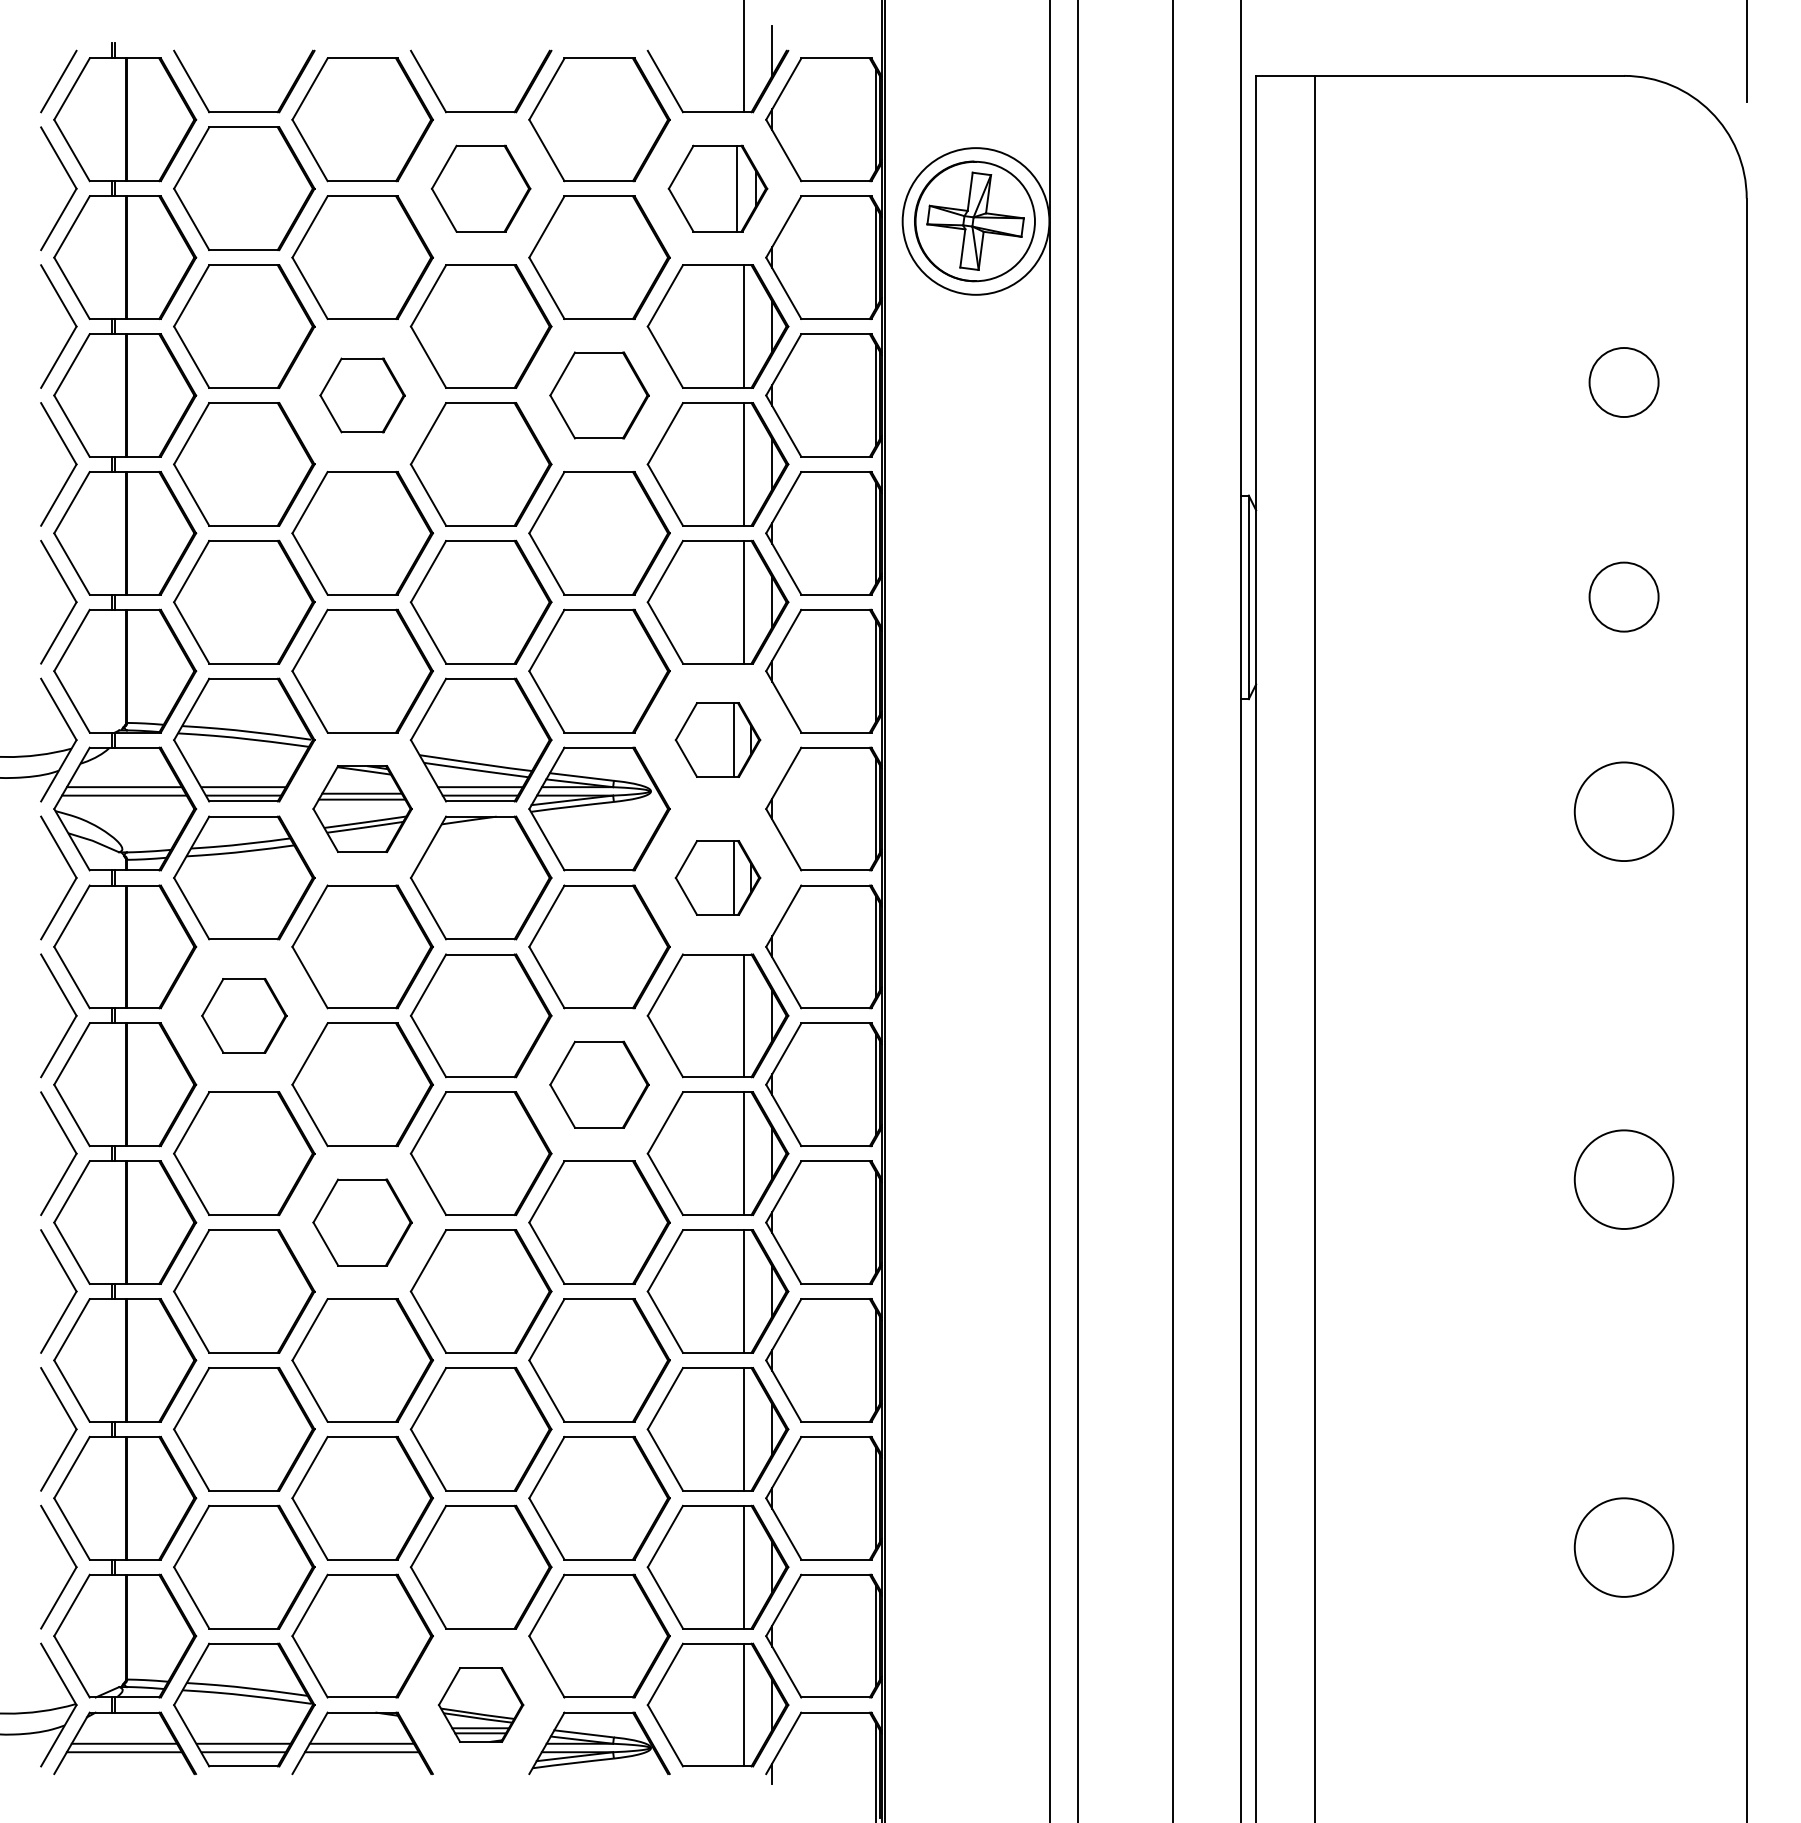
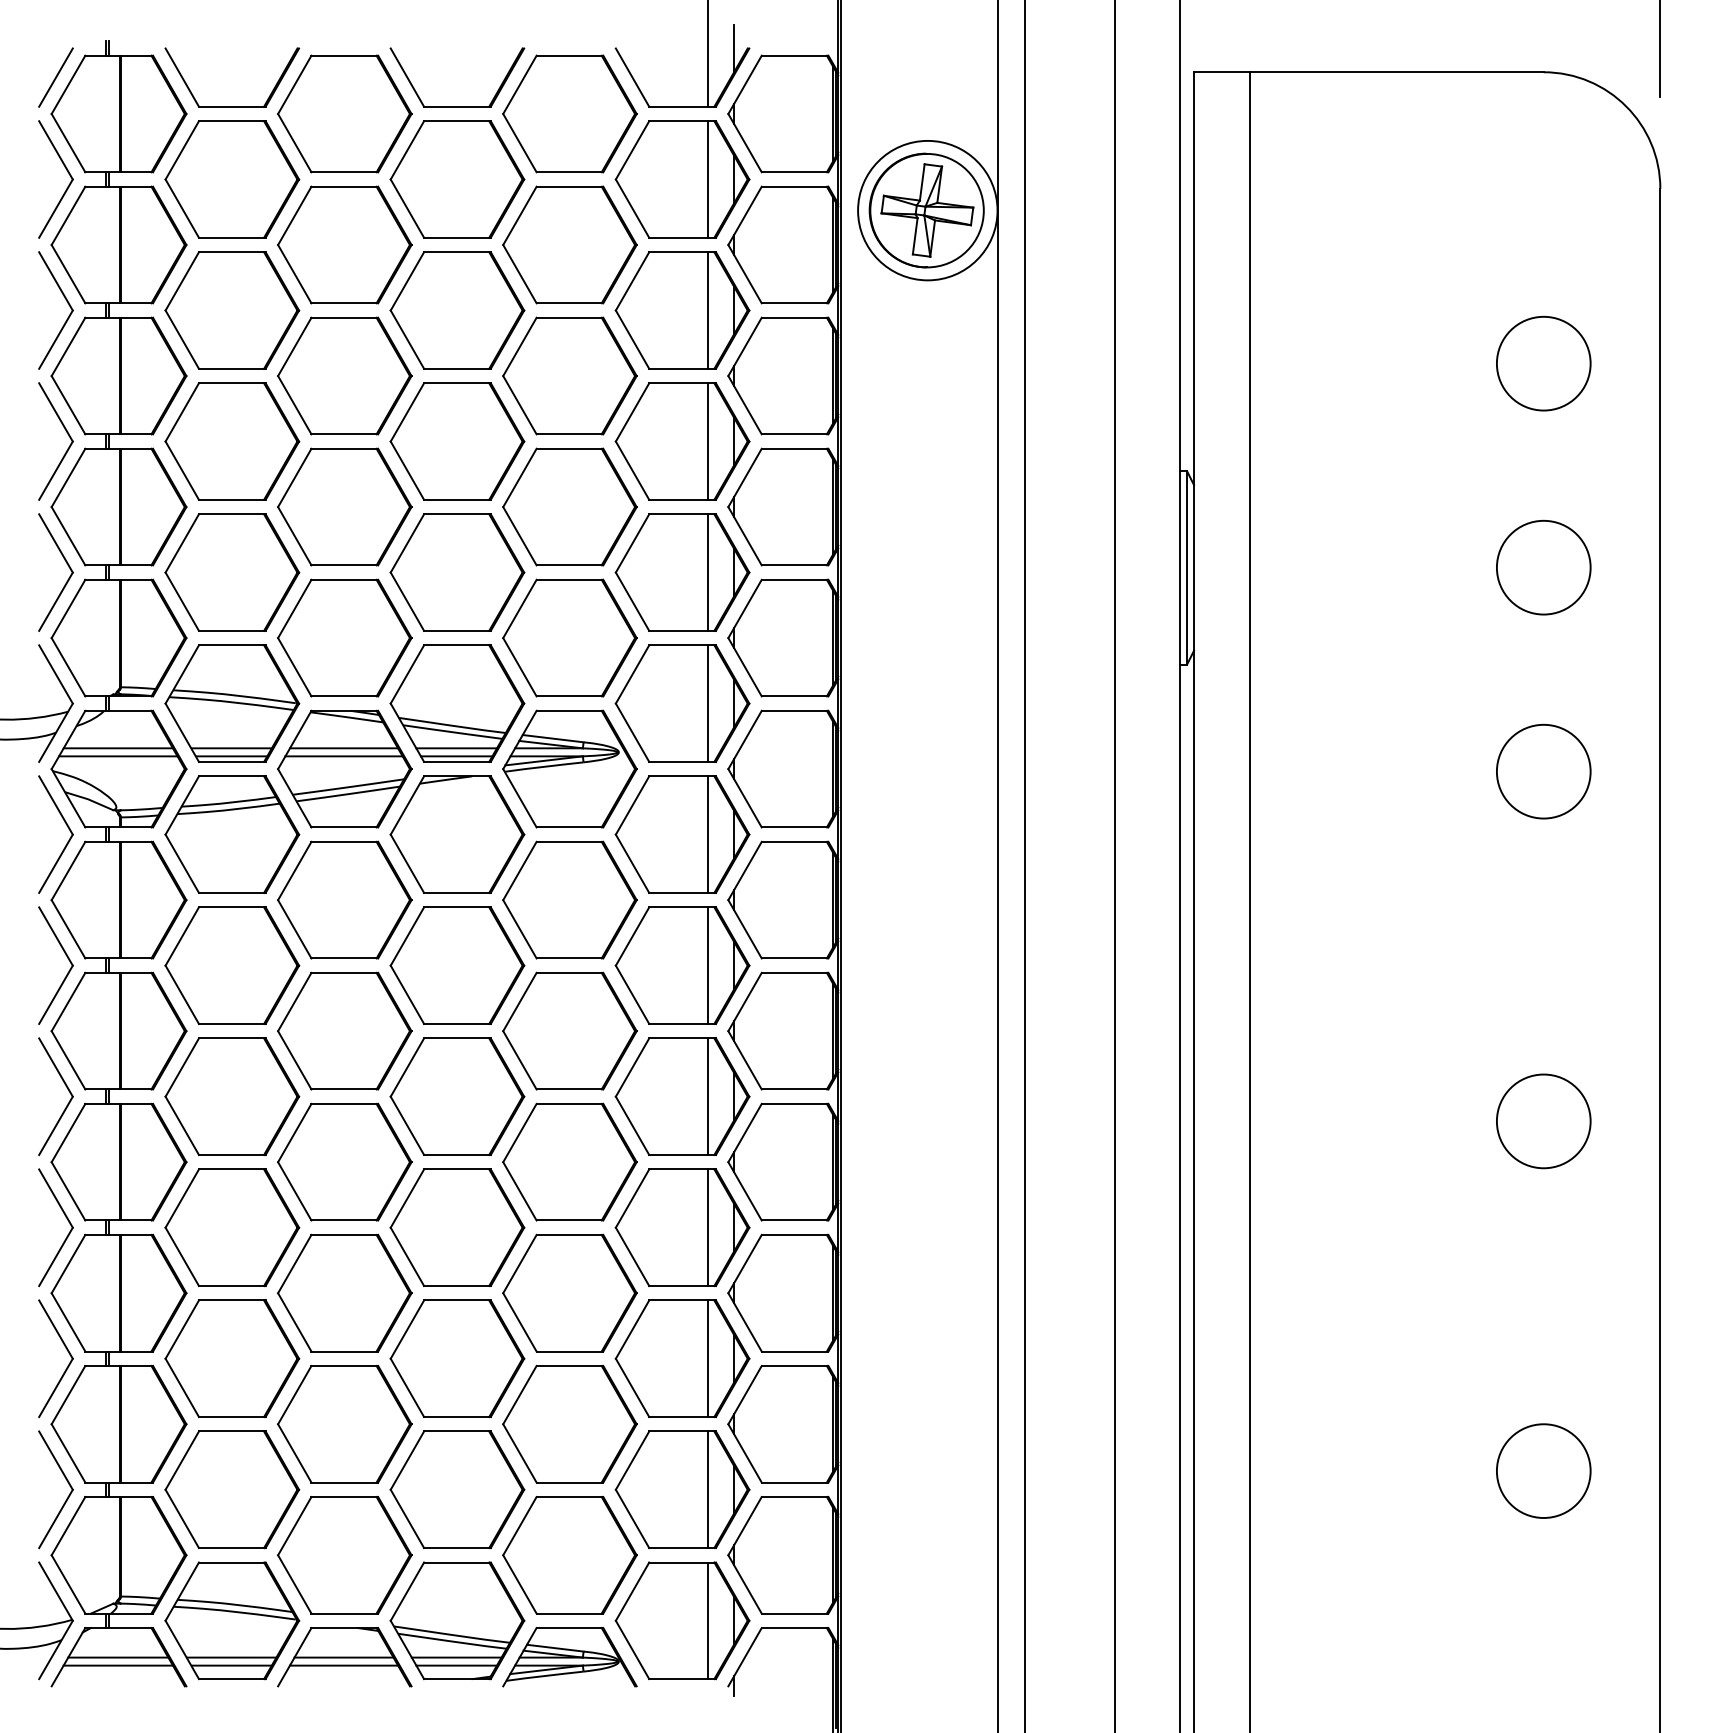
part: (480, 188) -> (456, 179), size x1.43
part: (717, 188) -> (682, 179), size x1.43
circle: (1623, 382) -> (1543, 363), size x1.43
part: (362, 395) -> (344, 376), size x1.67
part: (599, 395) -> (569, 376), size x1.43
circle: (1623, 596) -> (1543, 567), size x1.43
part: (717, 739) -> (682, 703), size x1.67
part: (362, 808) -> (344, 768), size x1.43
part: (717, 877) -> (682, 834), size x1.67
part: (244, 1015) -> (232, 965), size x1.67
part: (599, 1084) -> (569, 1030), size x1.43
part: (362, 1222) -> (344, 1162), size x1.43
part: (480, 1704) -> (456, 1620), size x1.67

